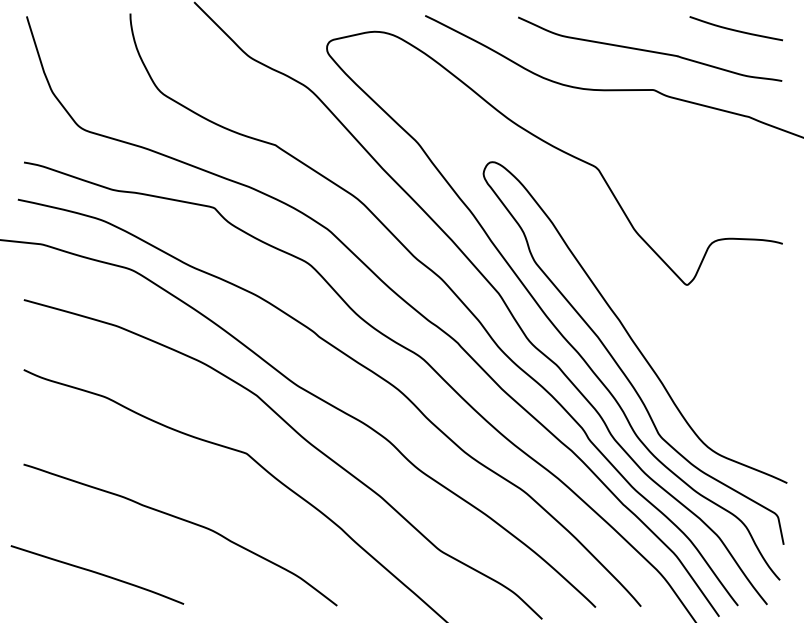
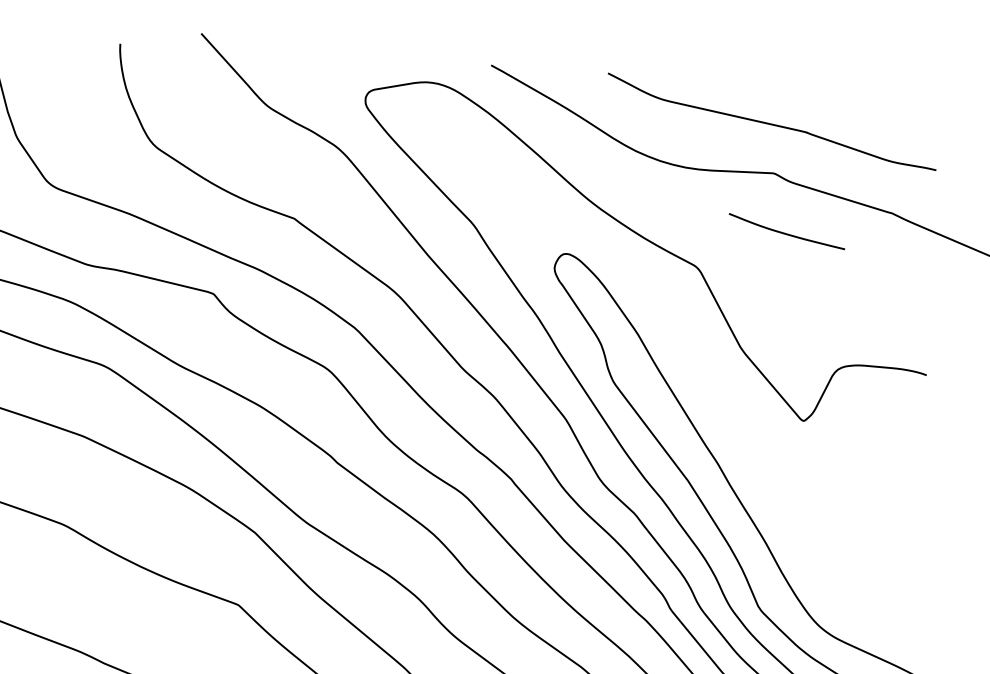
curve: (735, 29) -> (785, 232), moved

